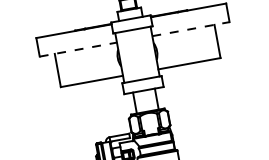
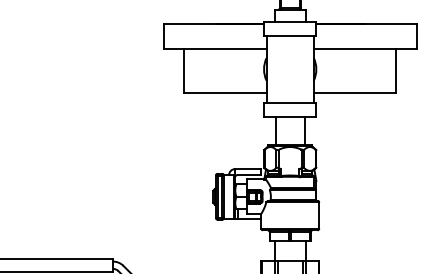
line: (191, 28) -> (365, 48), dashed -> solid
line: (78, 49) -> (215, 48), dashed -> solid

